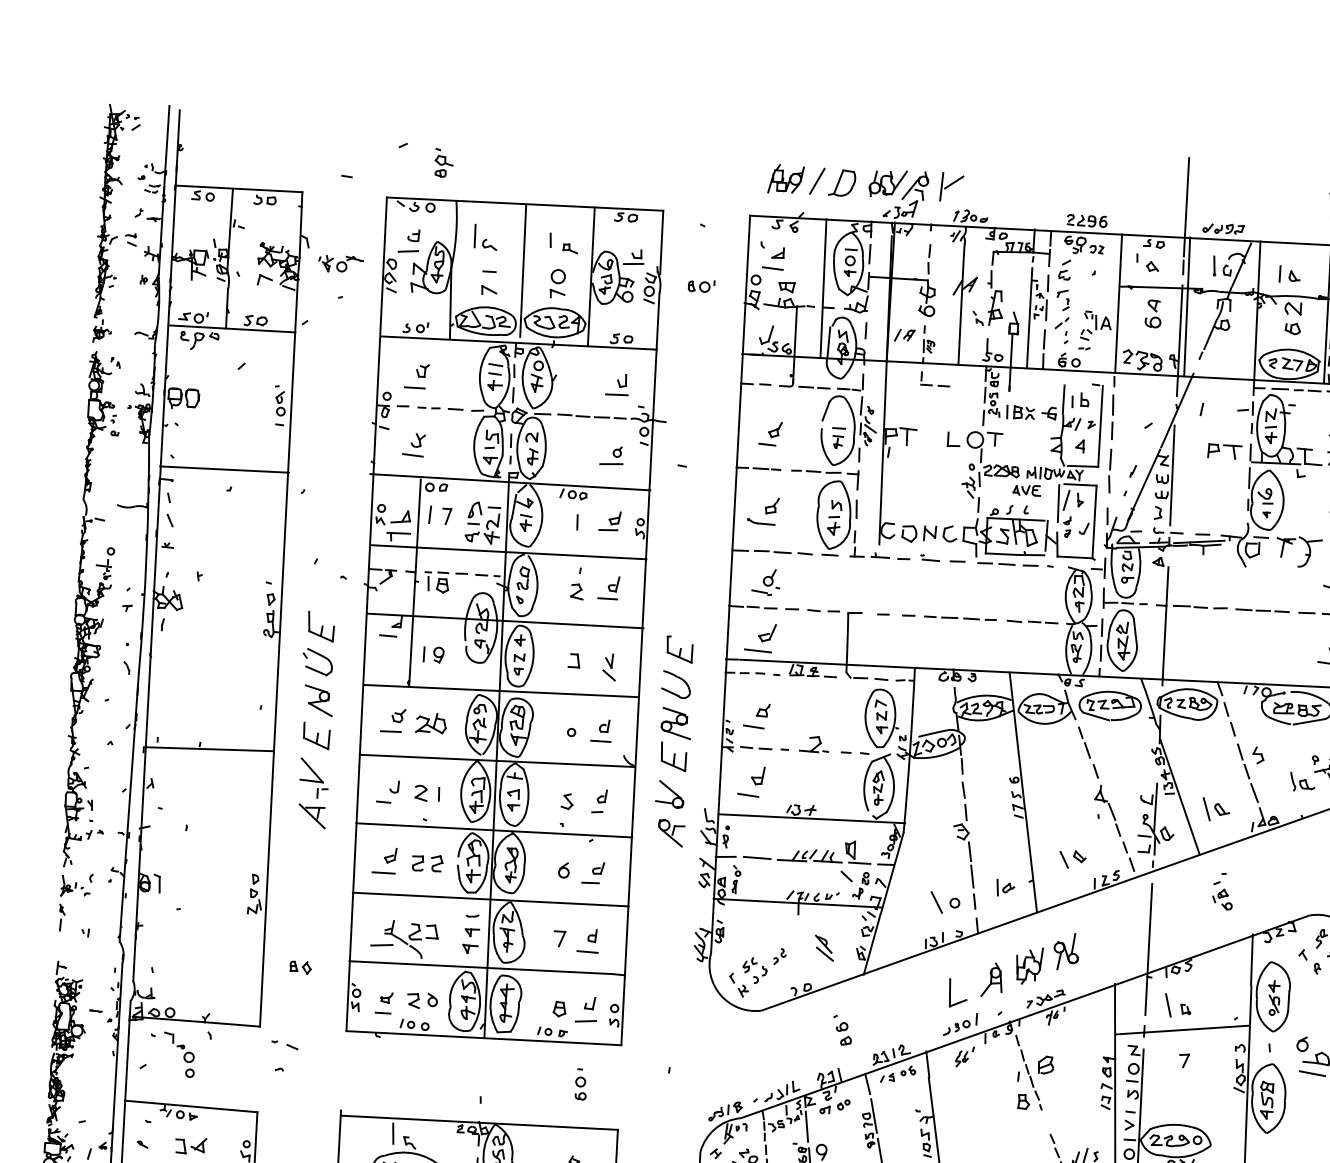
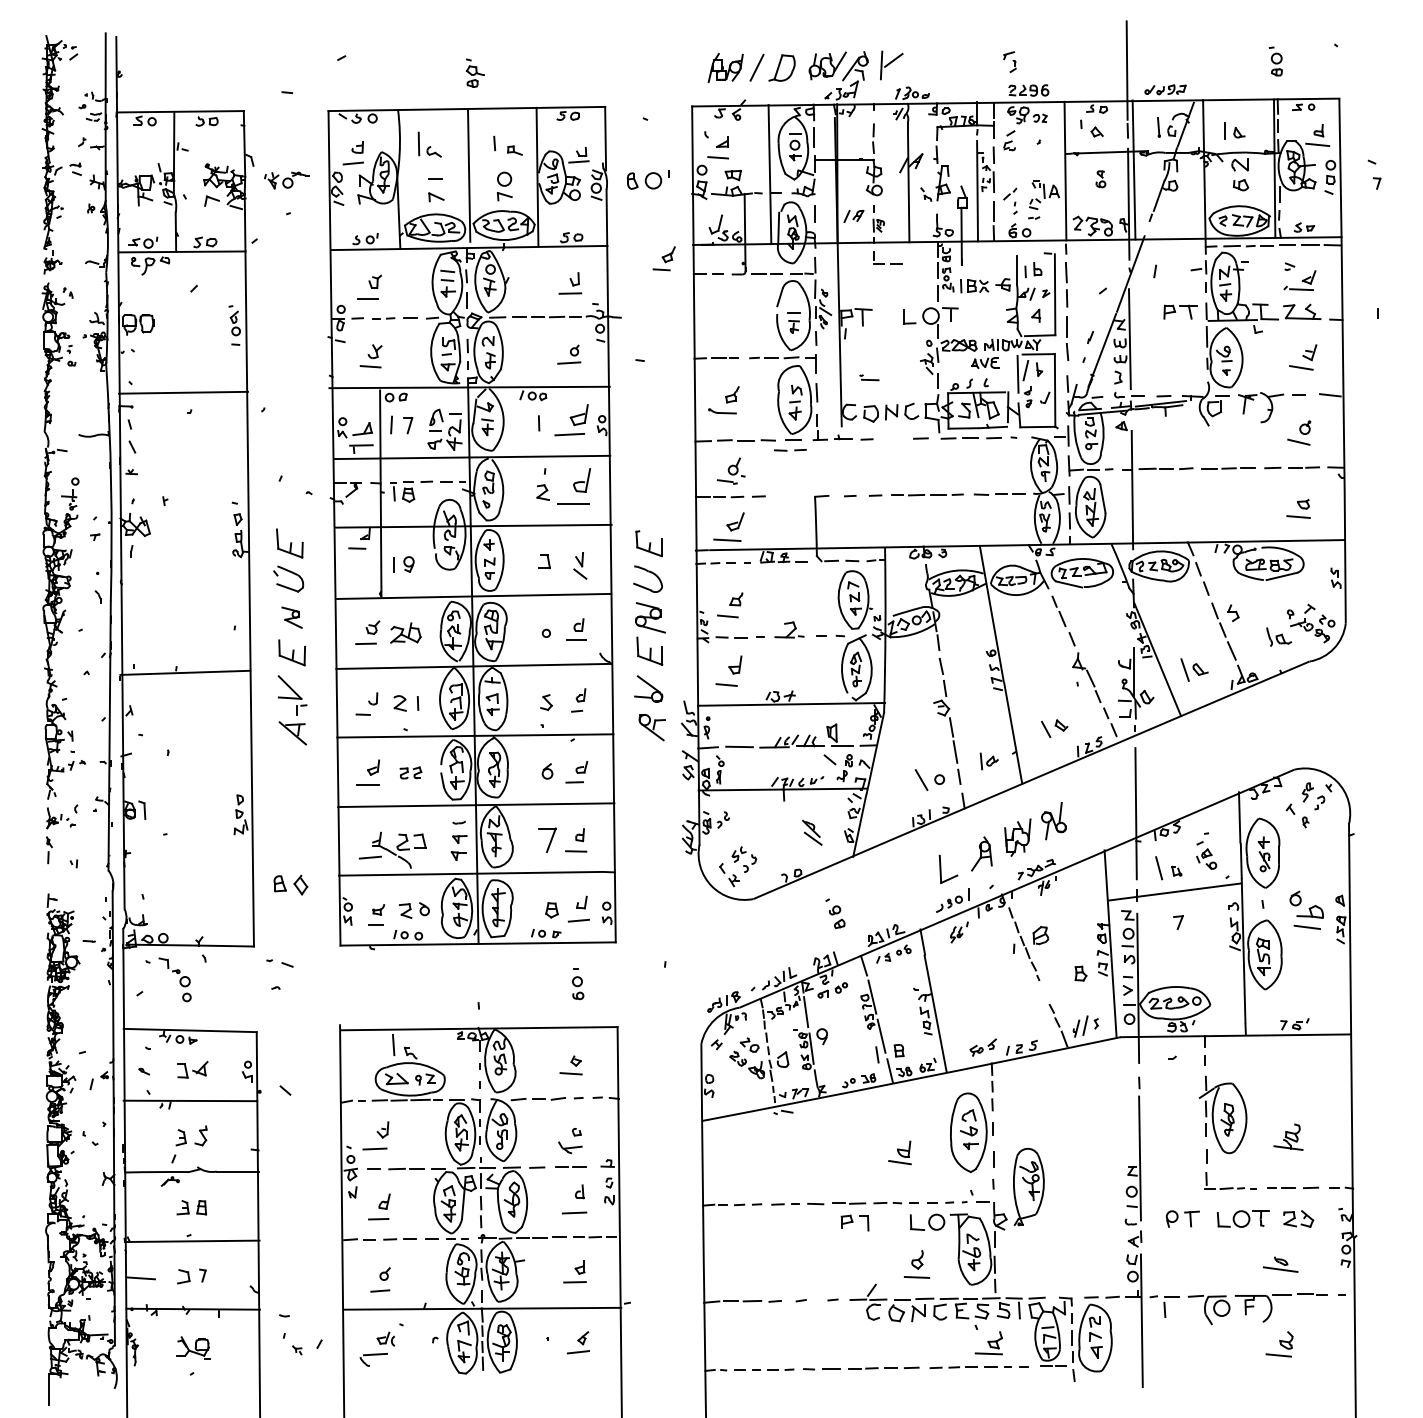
part: (443, 162) -> (474, 72), moved
part: (700, 285) -> (647, 179), size x1.6
part: (1062, 300) -> (1009, 62), moved
part: (1153, 314) -> (1100, 179), size x0.6
part: (769, 433) -> (663, 258), moved
part: (610, 520) -> (571, 419), size x1.6
part: (930, 557) -> (869, 377), moved
part: (608, 587) -> (574, 486), size x1.6
line: (820, 611) -> (787, 450), moved
part: (318, 700) -> (291, 617), size x0.7
part: (427, 862) -> (410, 772), size x0.7
part: (1223, 890) -> (1206, 850), moved
part: (559, 938) -> (547, 839), size x1.6
part: (780, 956) -> (723, 819), moved
part: (300, 967) -> (290, 884), size x1.6
part: (1023, 1101) -> (1080, 973), moved

